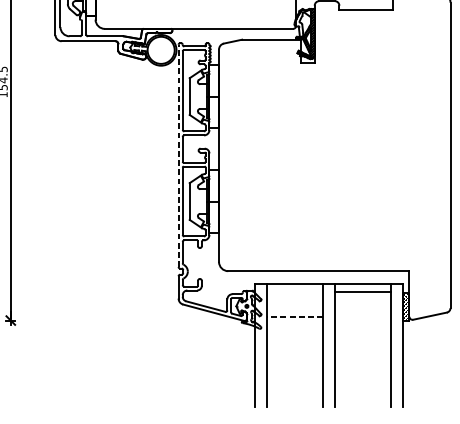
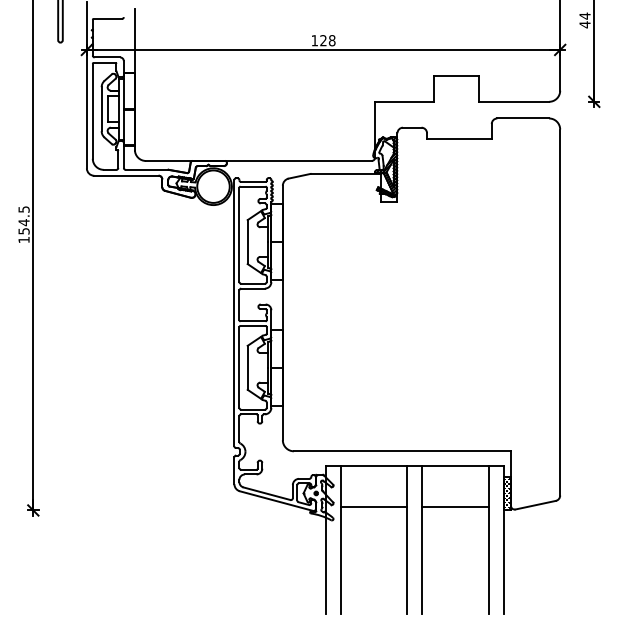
line: (178, 155) -> (234, 312), dashed -> solid
line: (363, 292) -> (455, 506), moved
line: (294, 317) -> (373, 506), dashed -> solid

